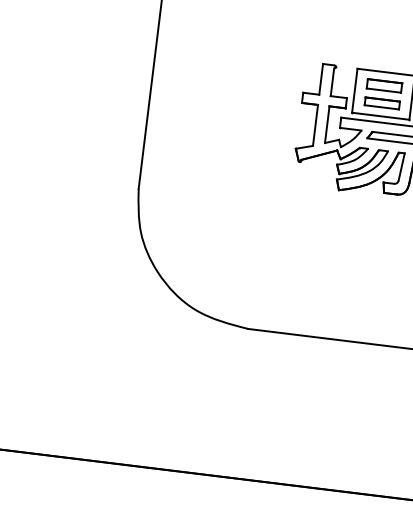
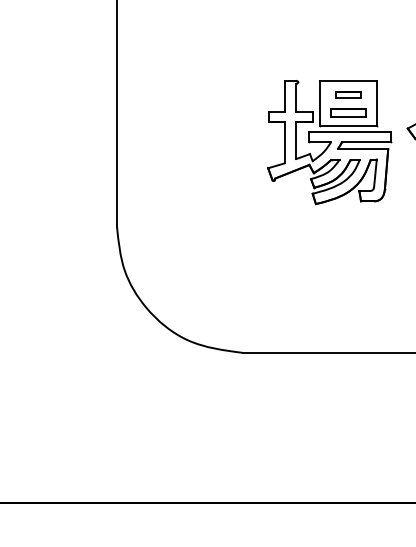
part: (384, 85) -> (348, 94), size x0.7

